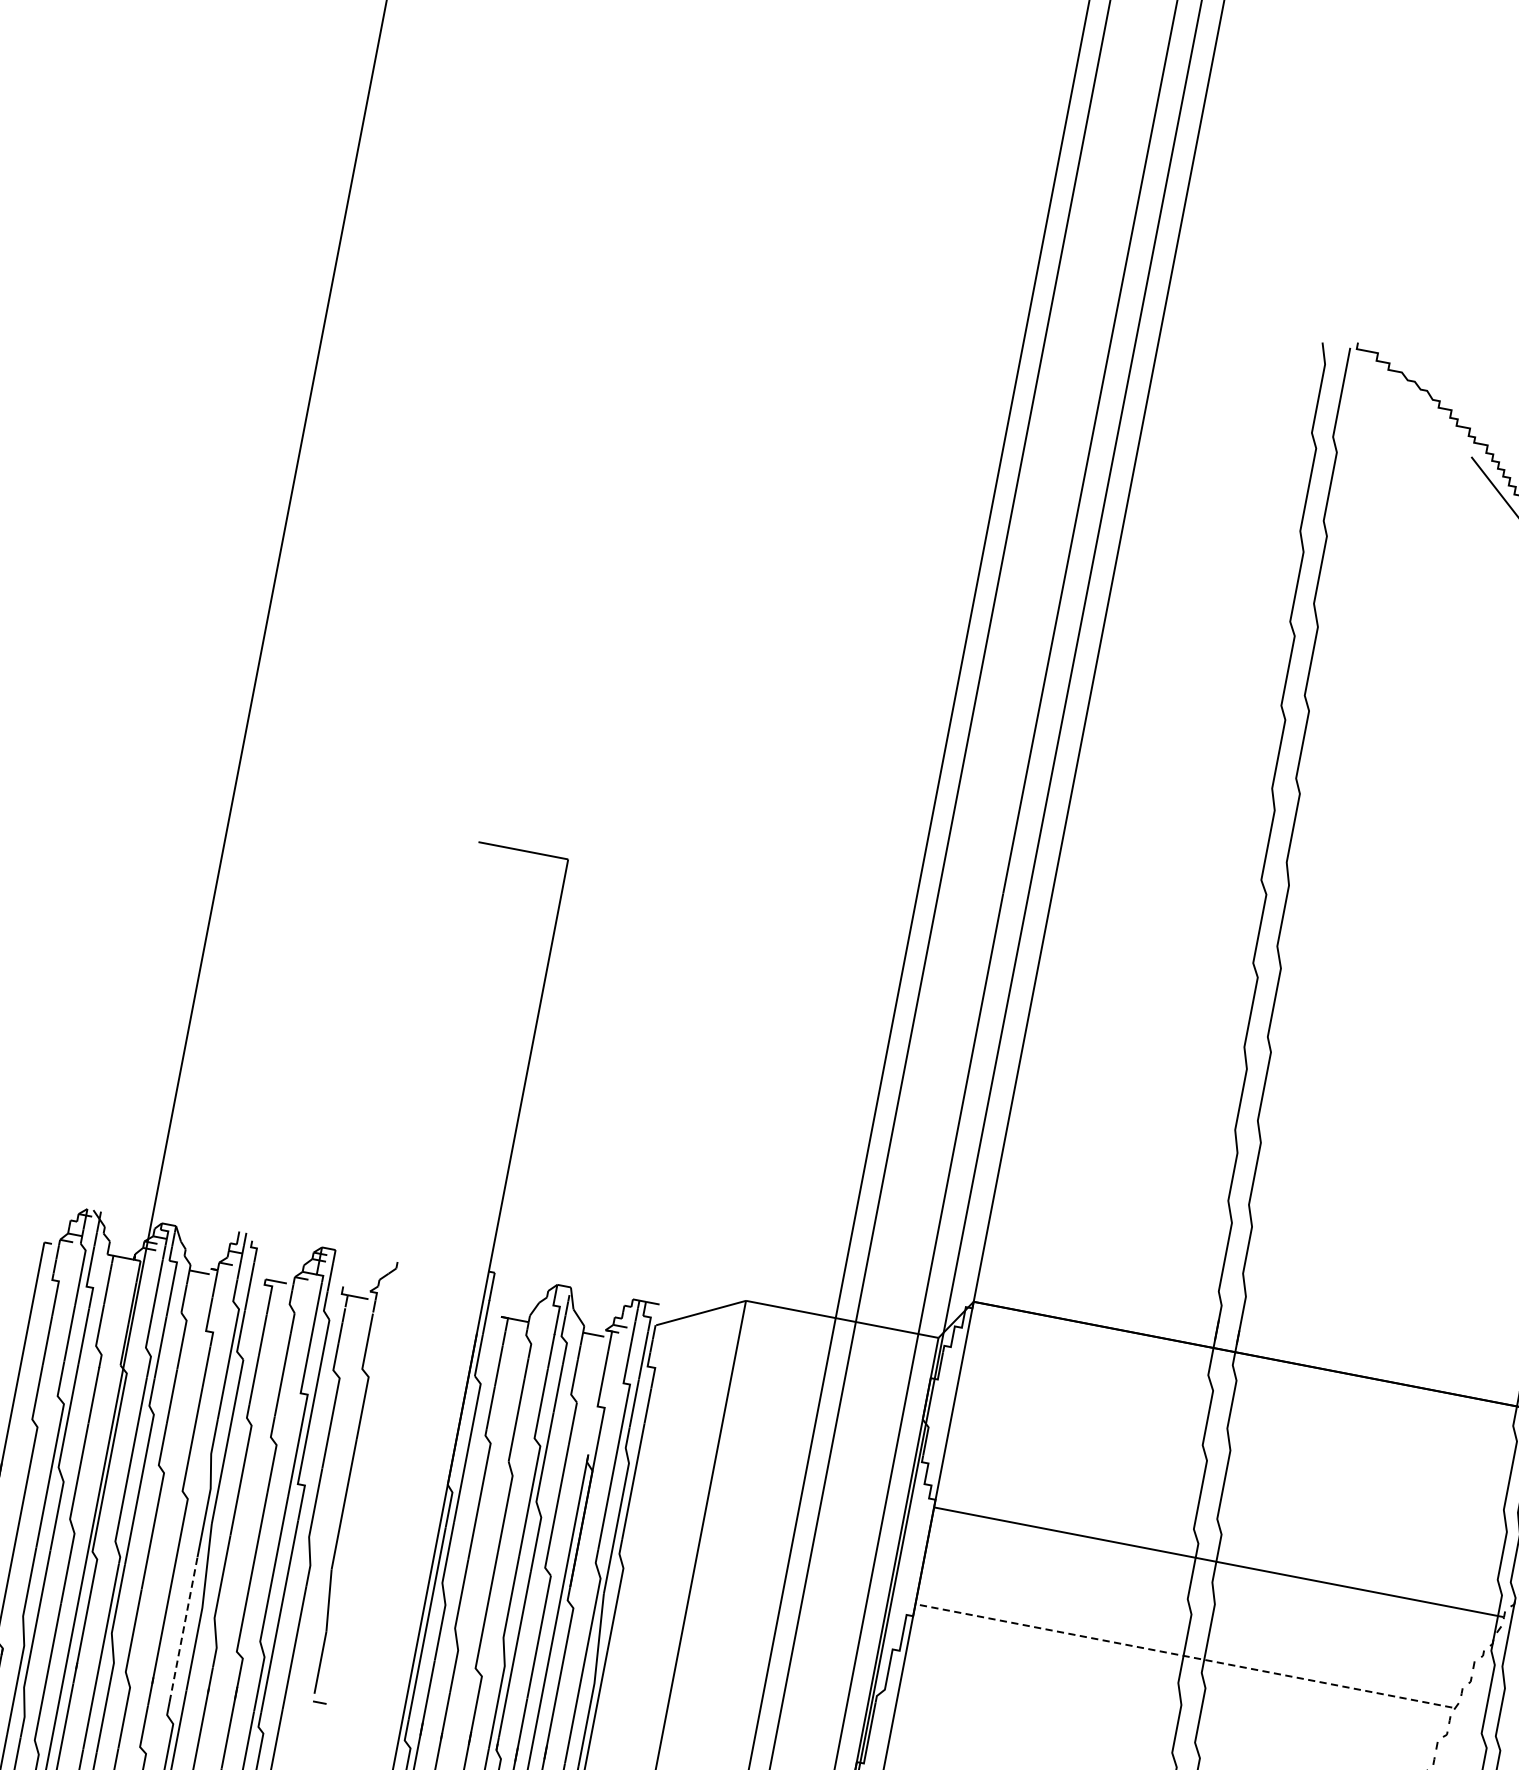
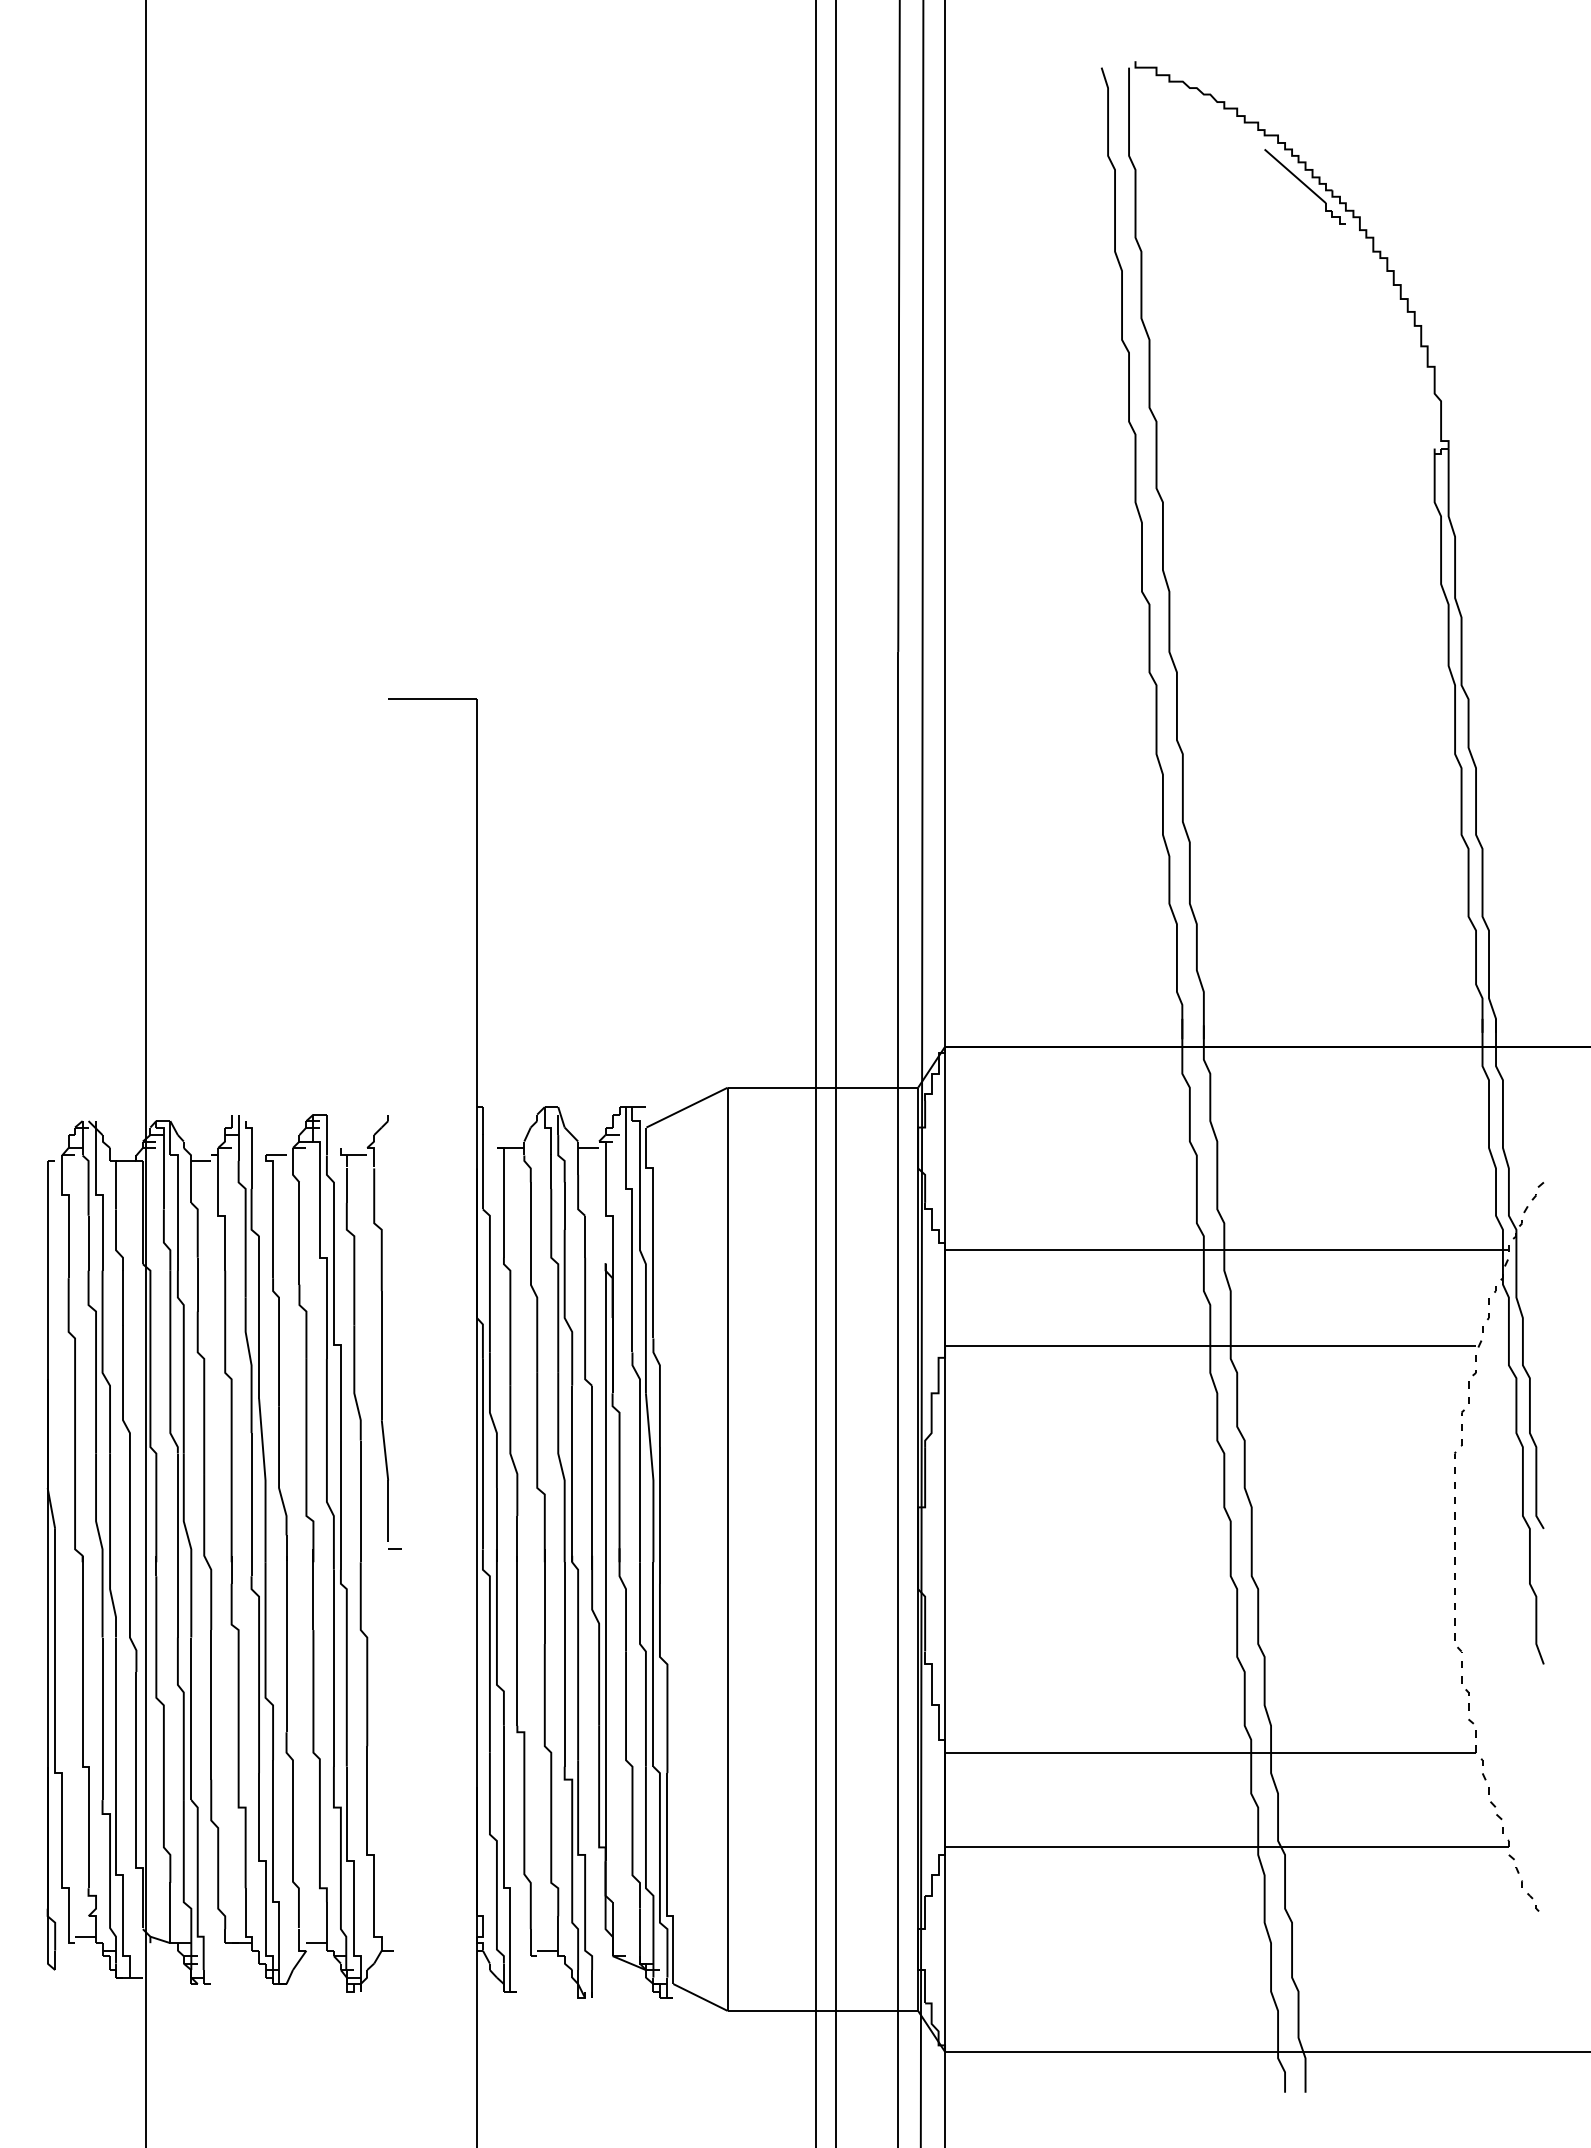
line: (183, 1629) -> (251, 1504), dashed -> solid
line: (1183, 1655) -> (1210, 1345), dashed -> solid

